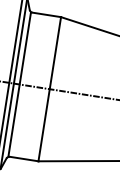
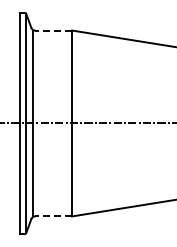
line: (46, 14) -> (53, 30), solid -> dashed
line: (24, 159) -> (53, 216), solid -> dashed

